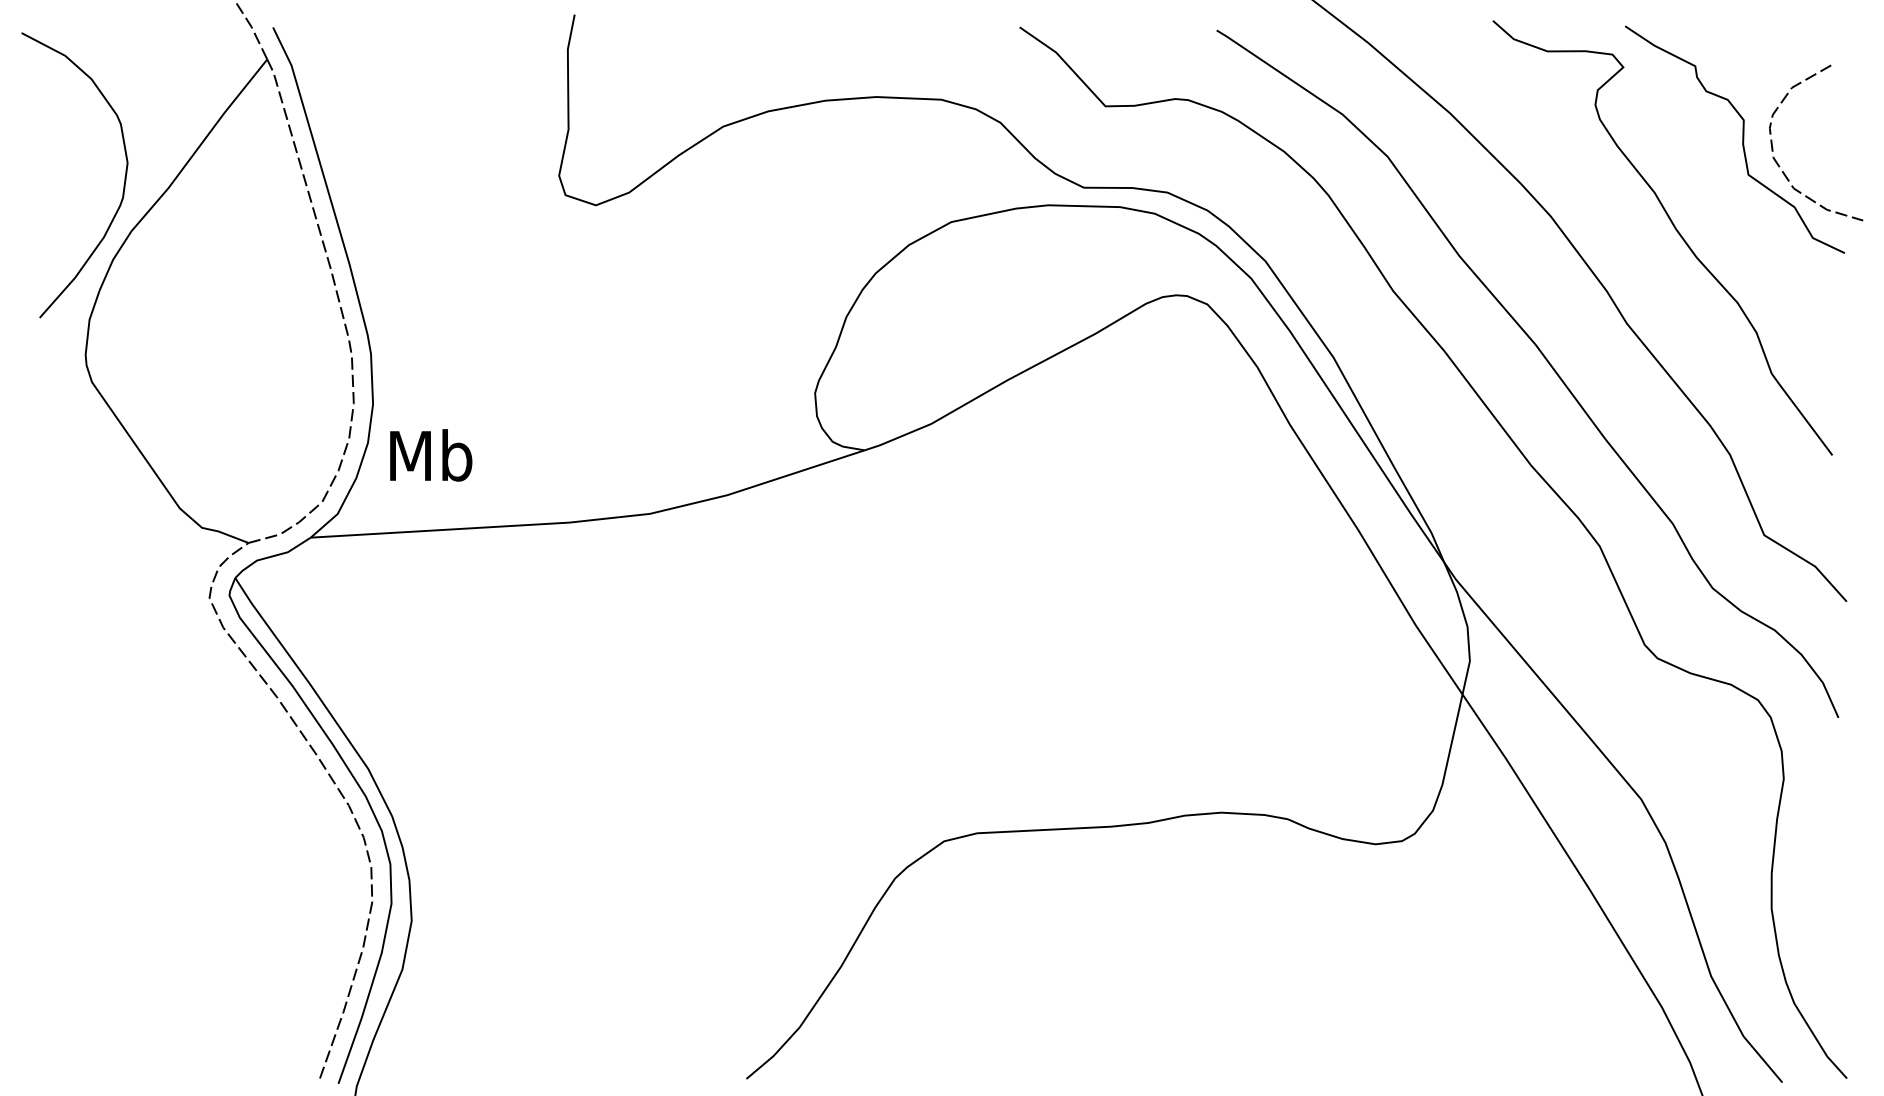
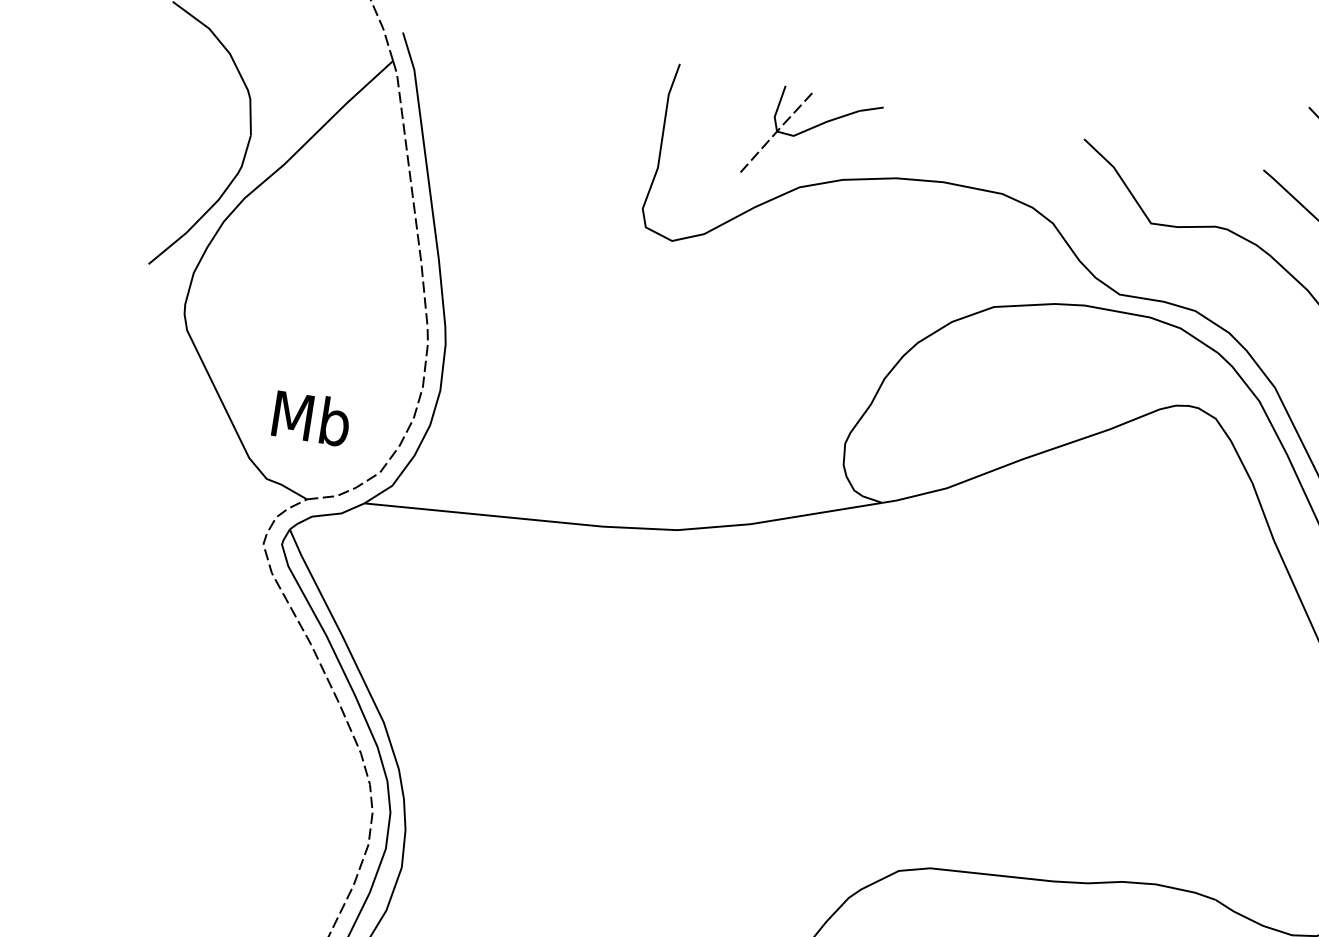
part: (725, 63) -> (810, 130), added
text: (431, 455) -> (312, 418), moved

